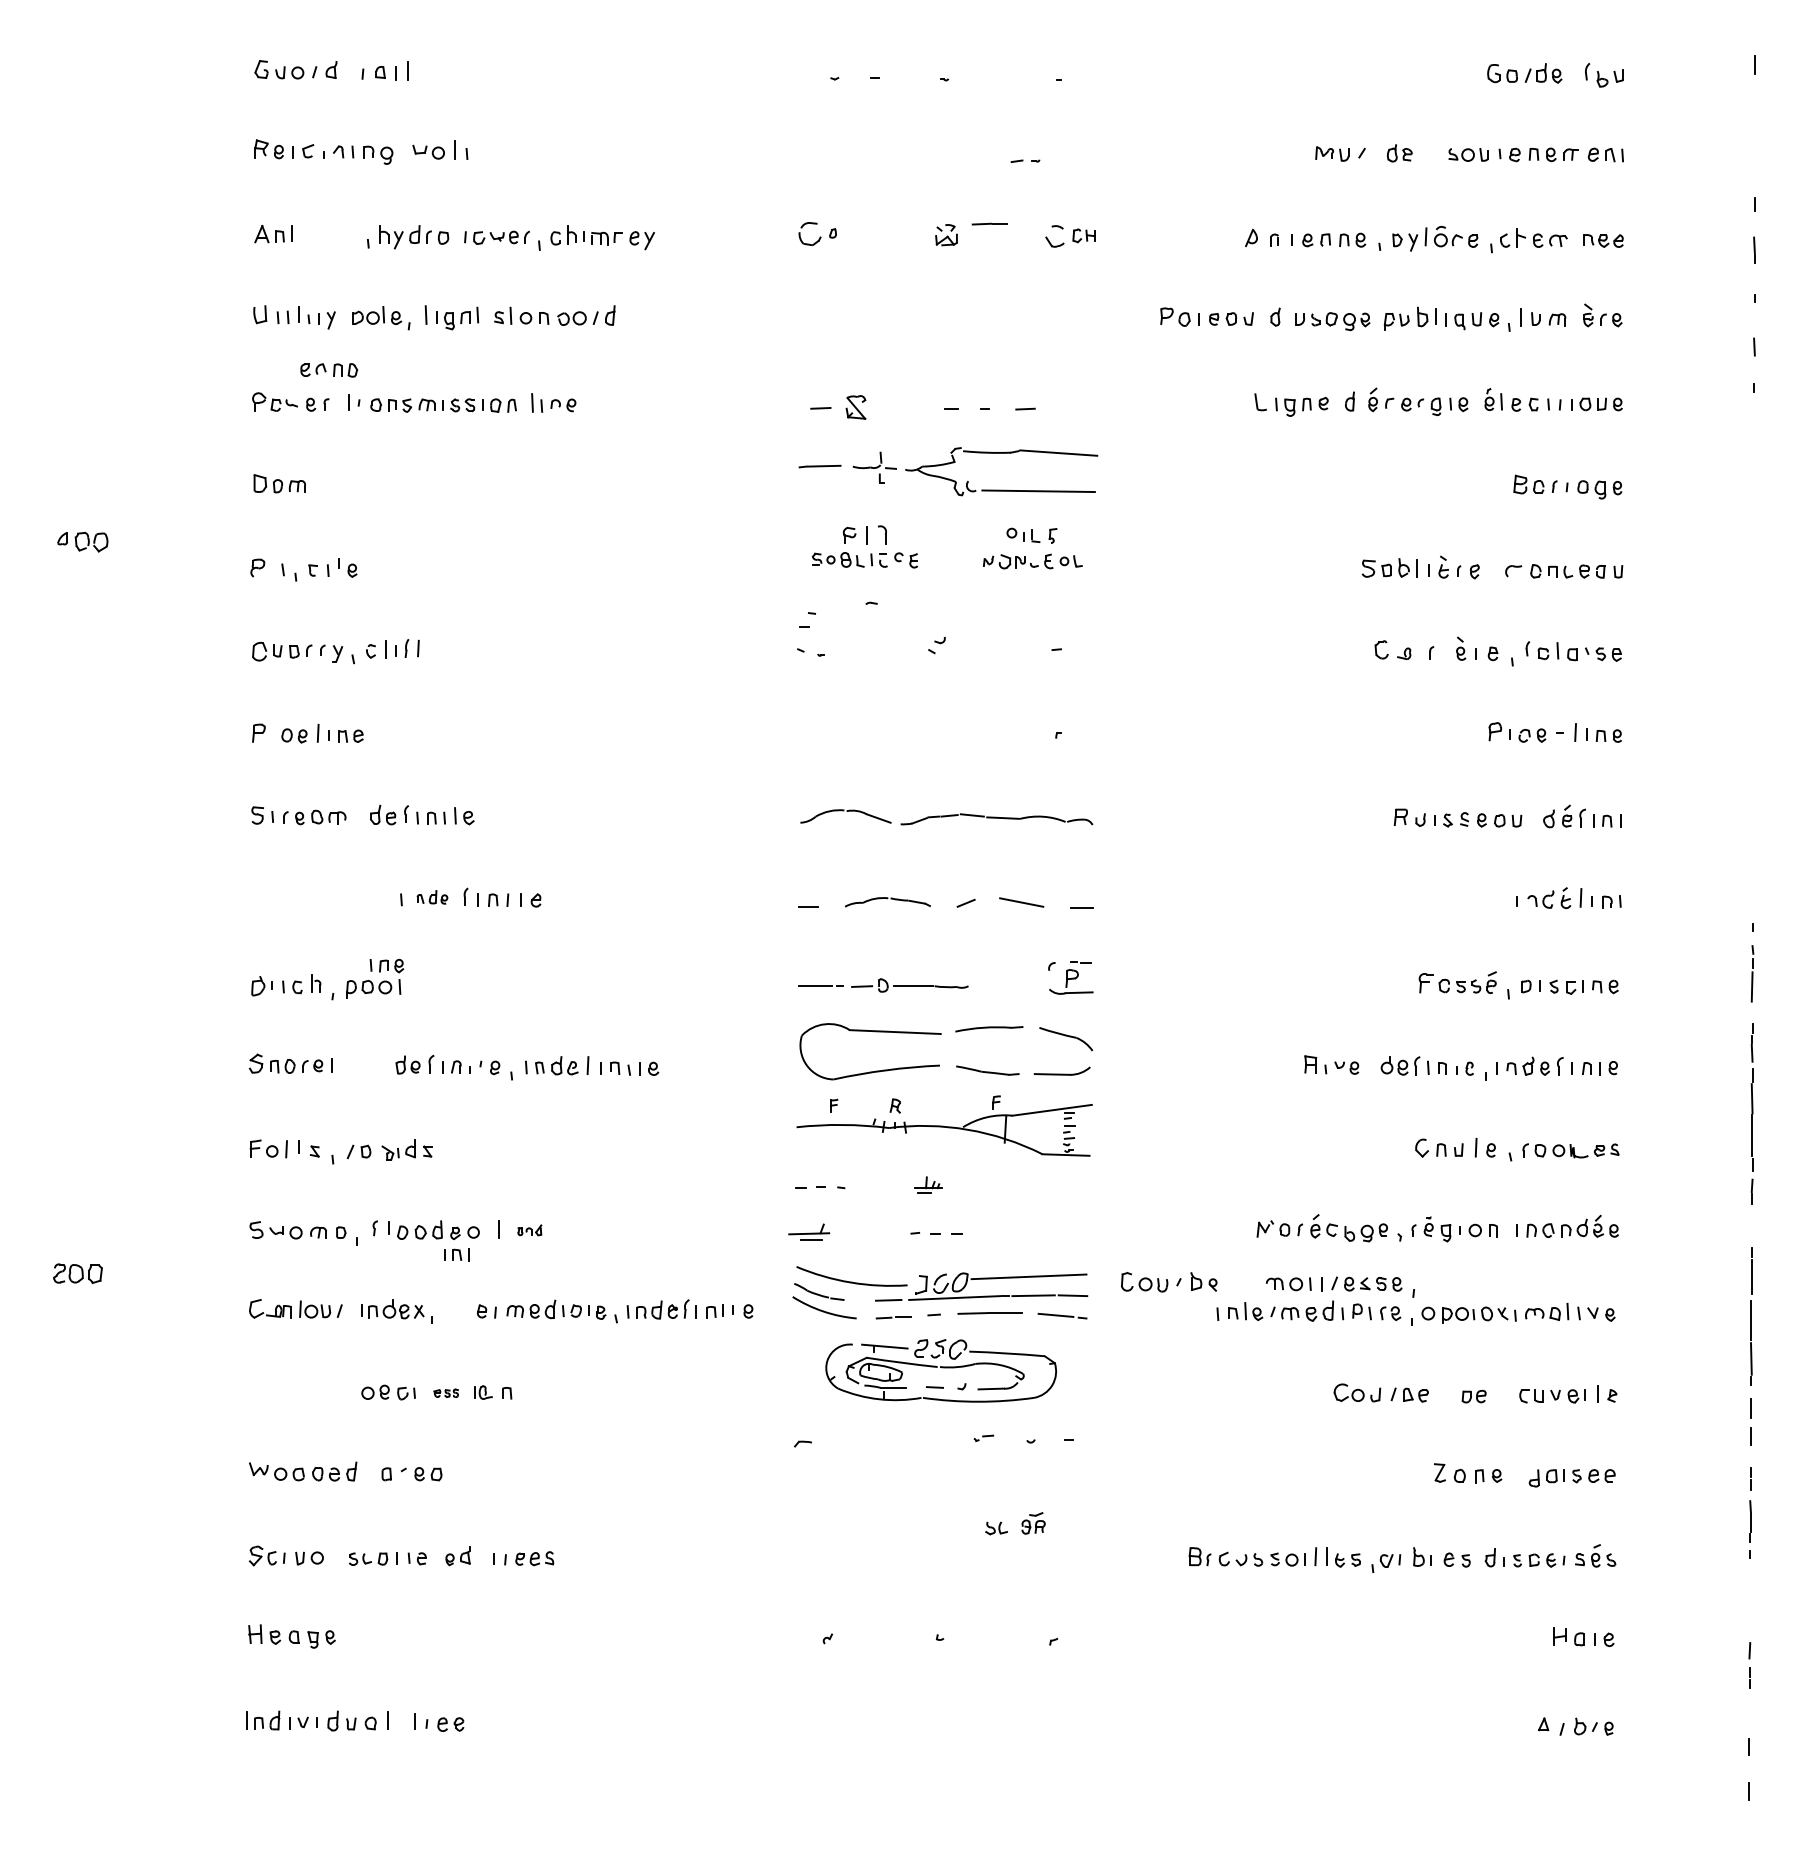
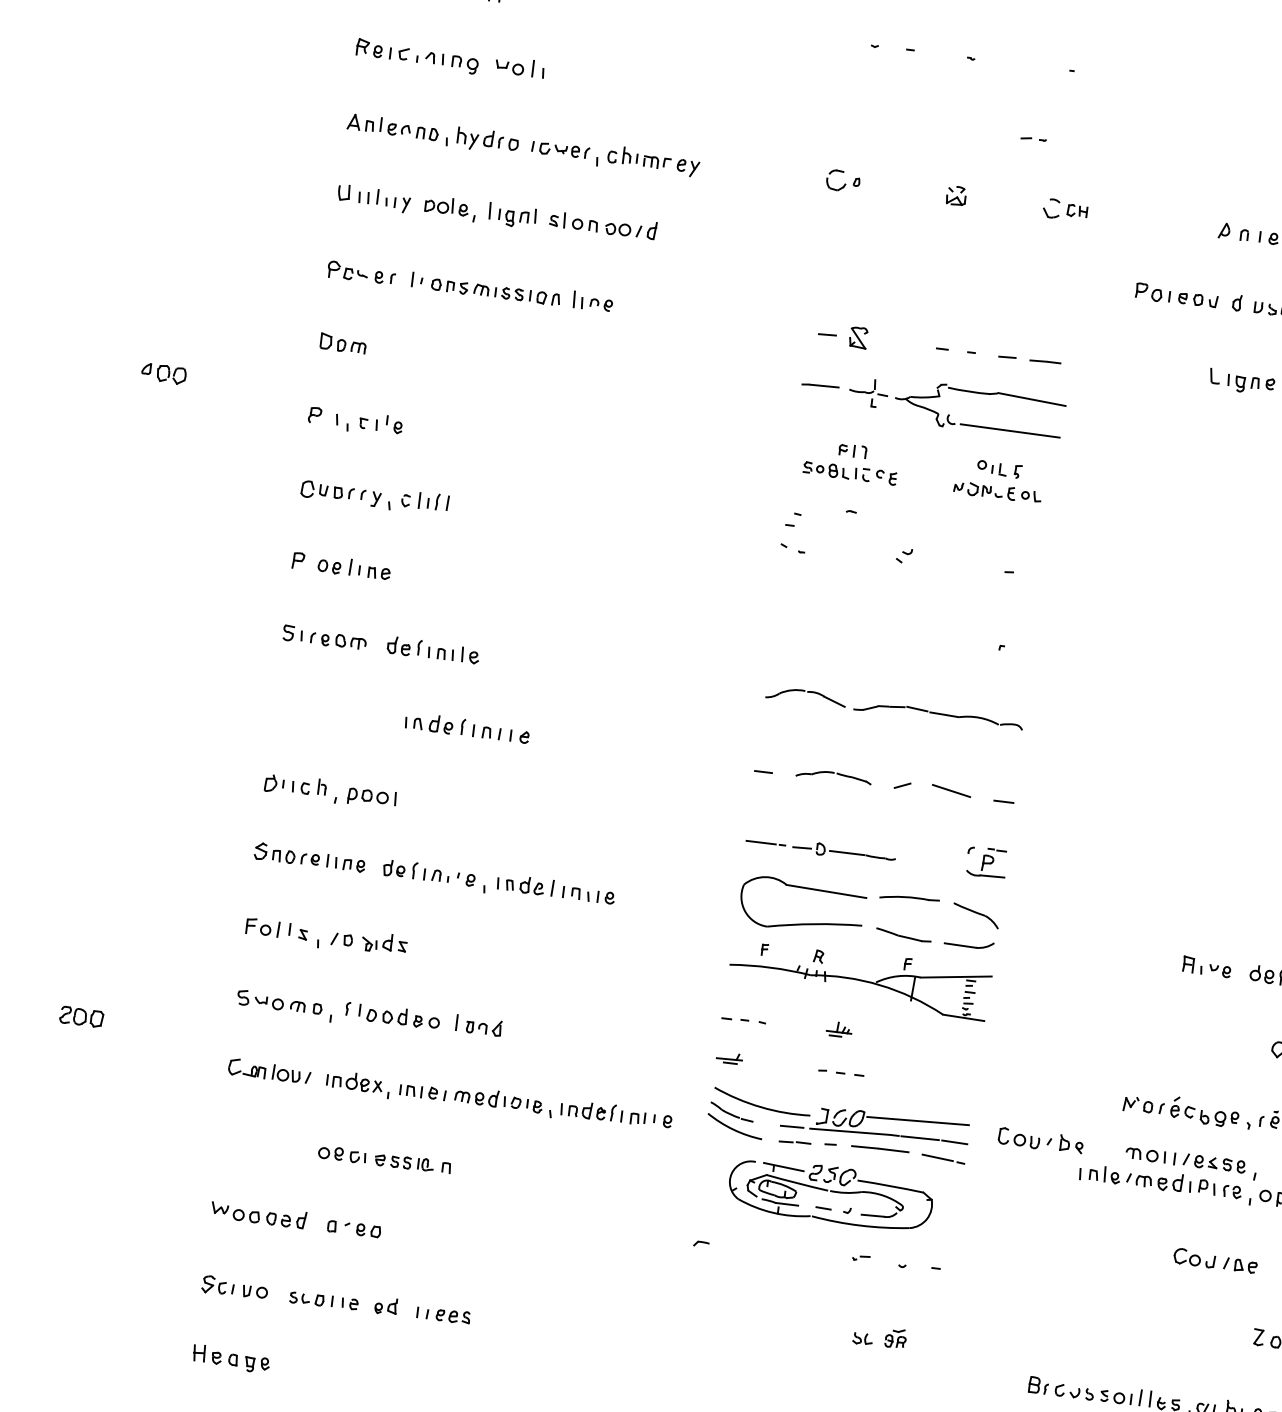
line: (989, 223) -> (1045, 361), moved
part: (329, 370) -> (413, 132), moved
part: (865, 534) -> (853, 450), size x0.71
part: (432, 897) -> (433, 723), size x1.43
part: (386, 965) -> (349, 864), moved
part: (529, 1230) -> (483, 1027), size x1.67
part: (809, 1231) -> (729, 1057), size x0.71
part: (456, 1254) -> (410, 1090), moved
part: (445, 1393) -> (392, 1161), size x1.67

